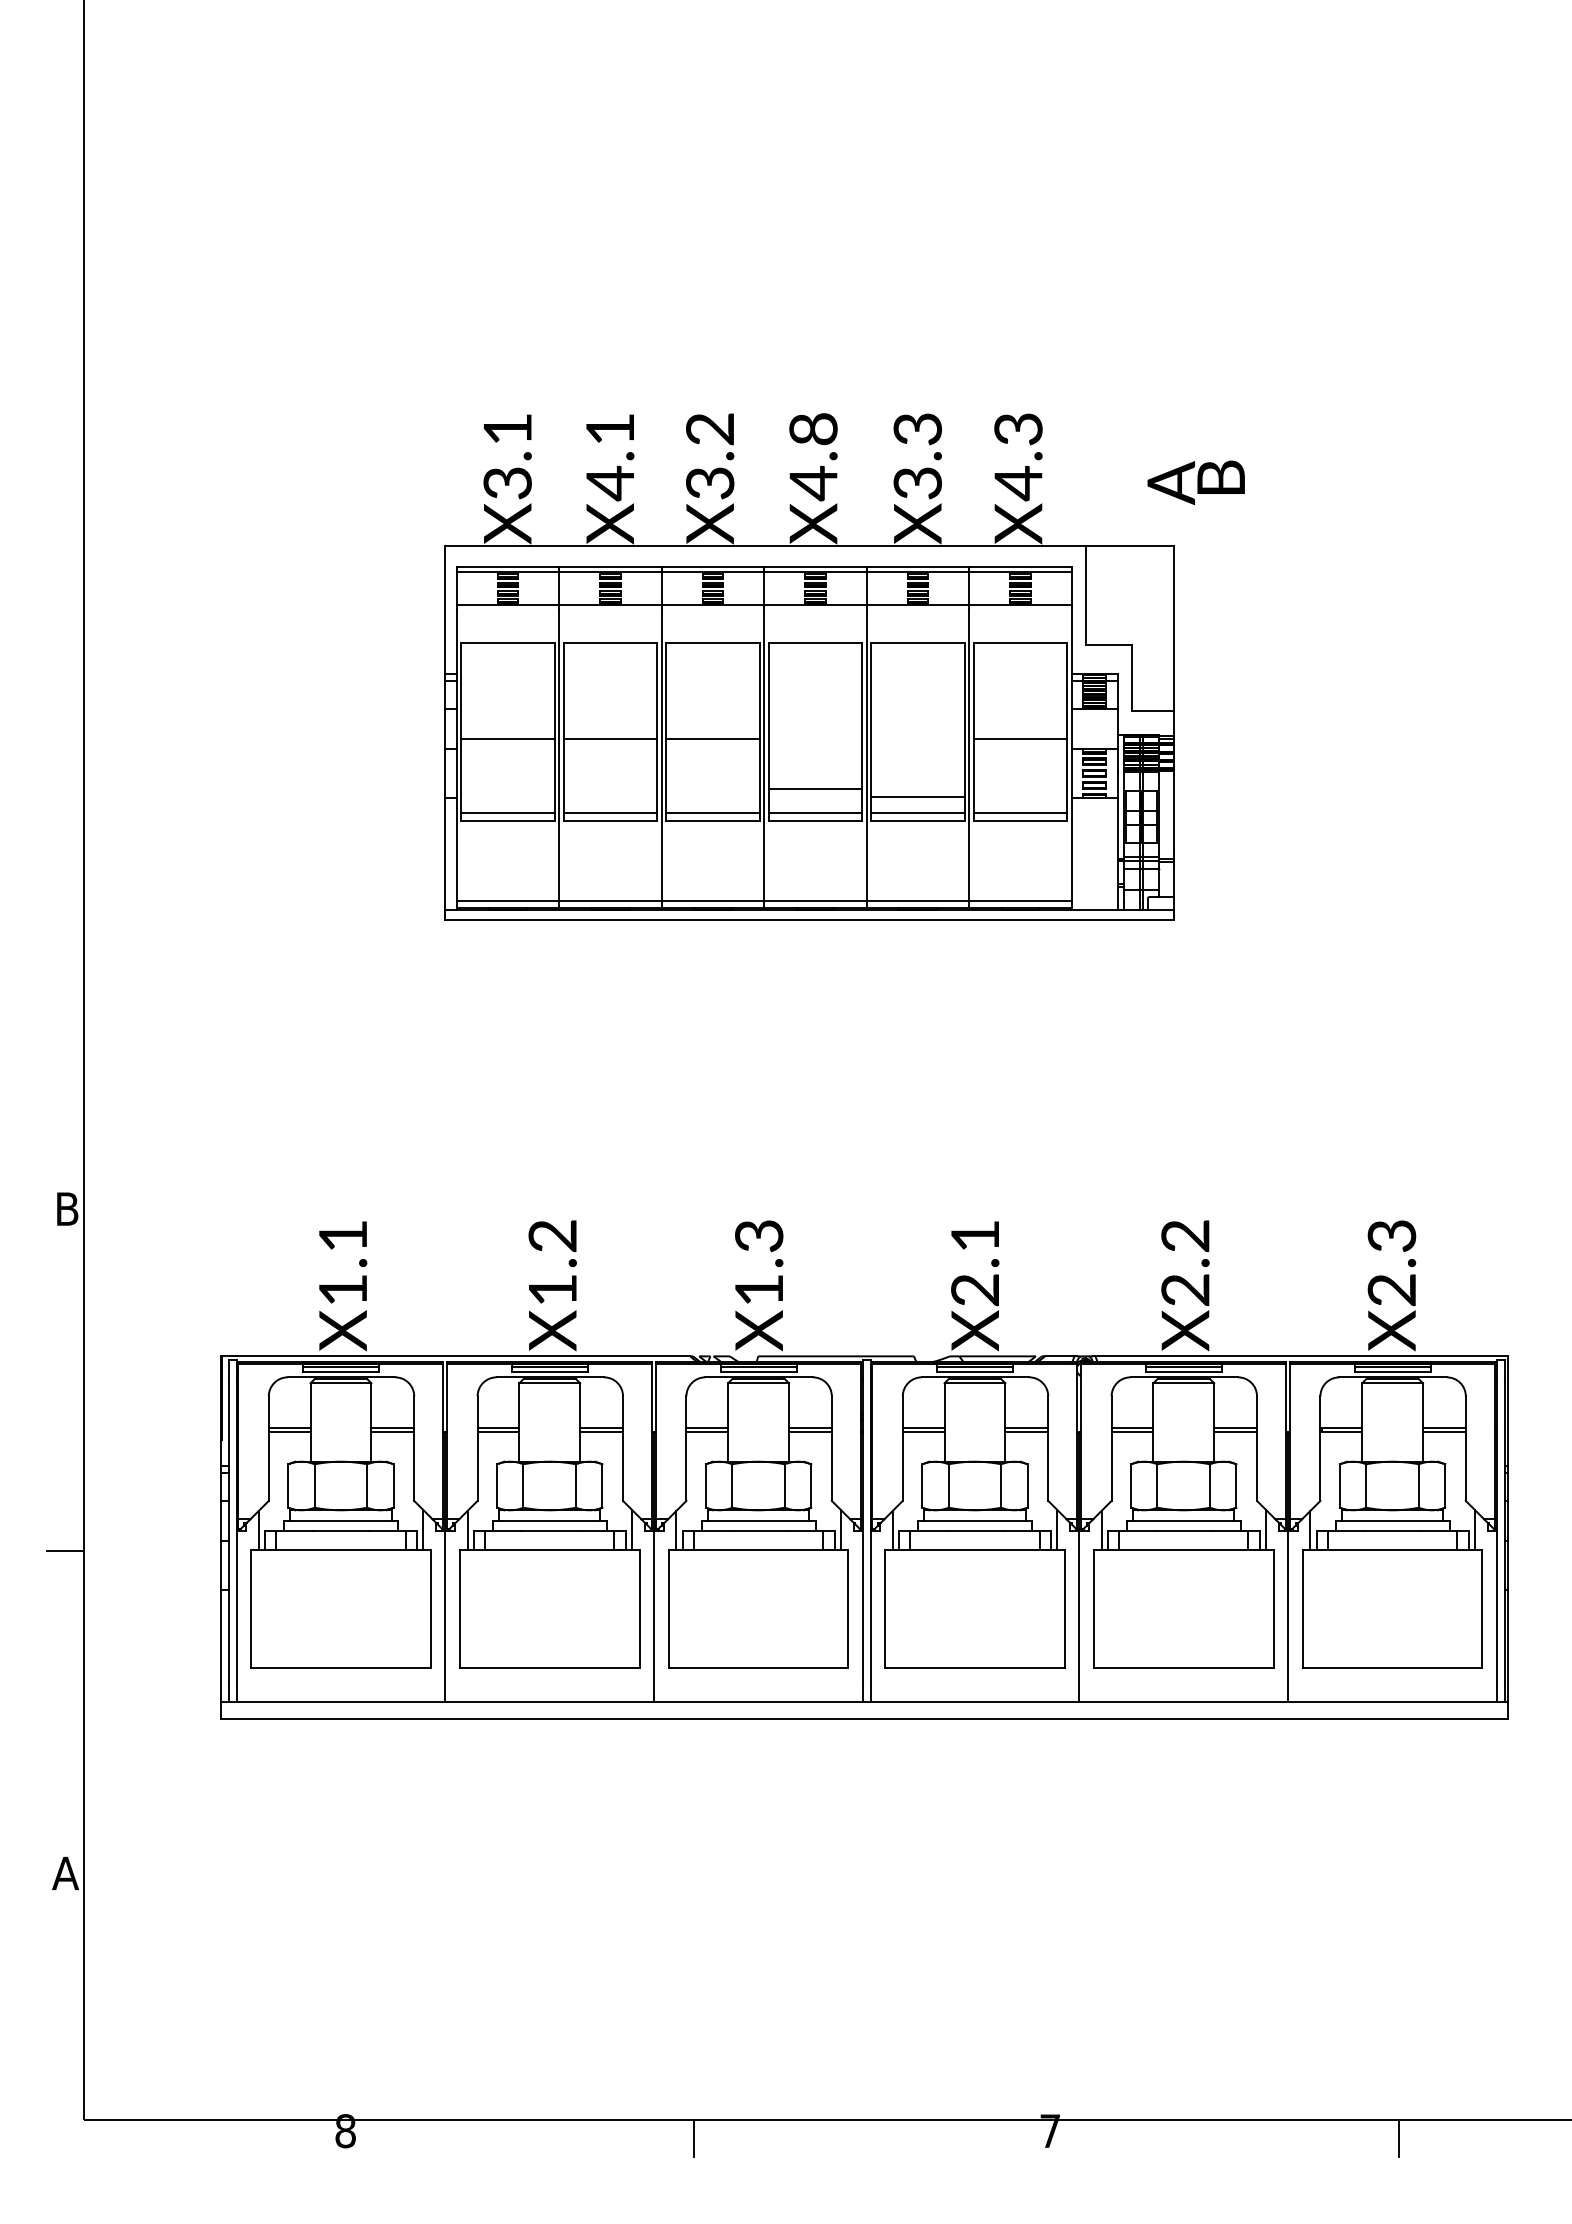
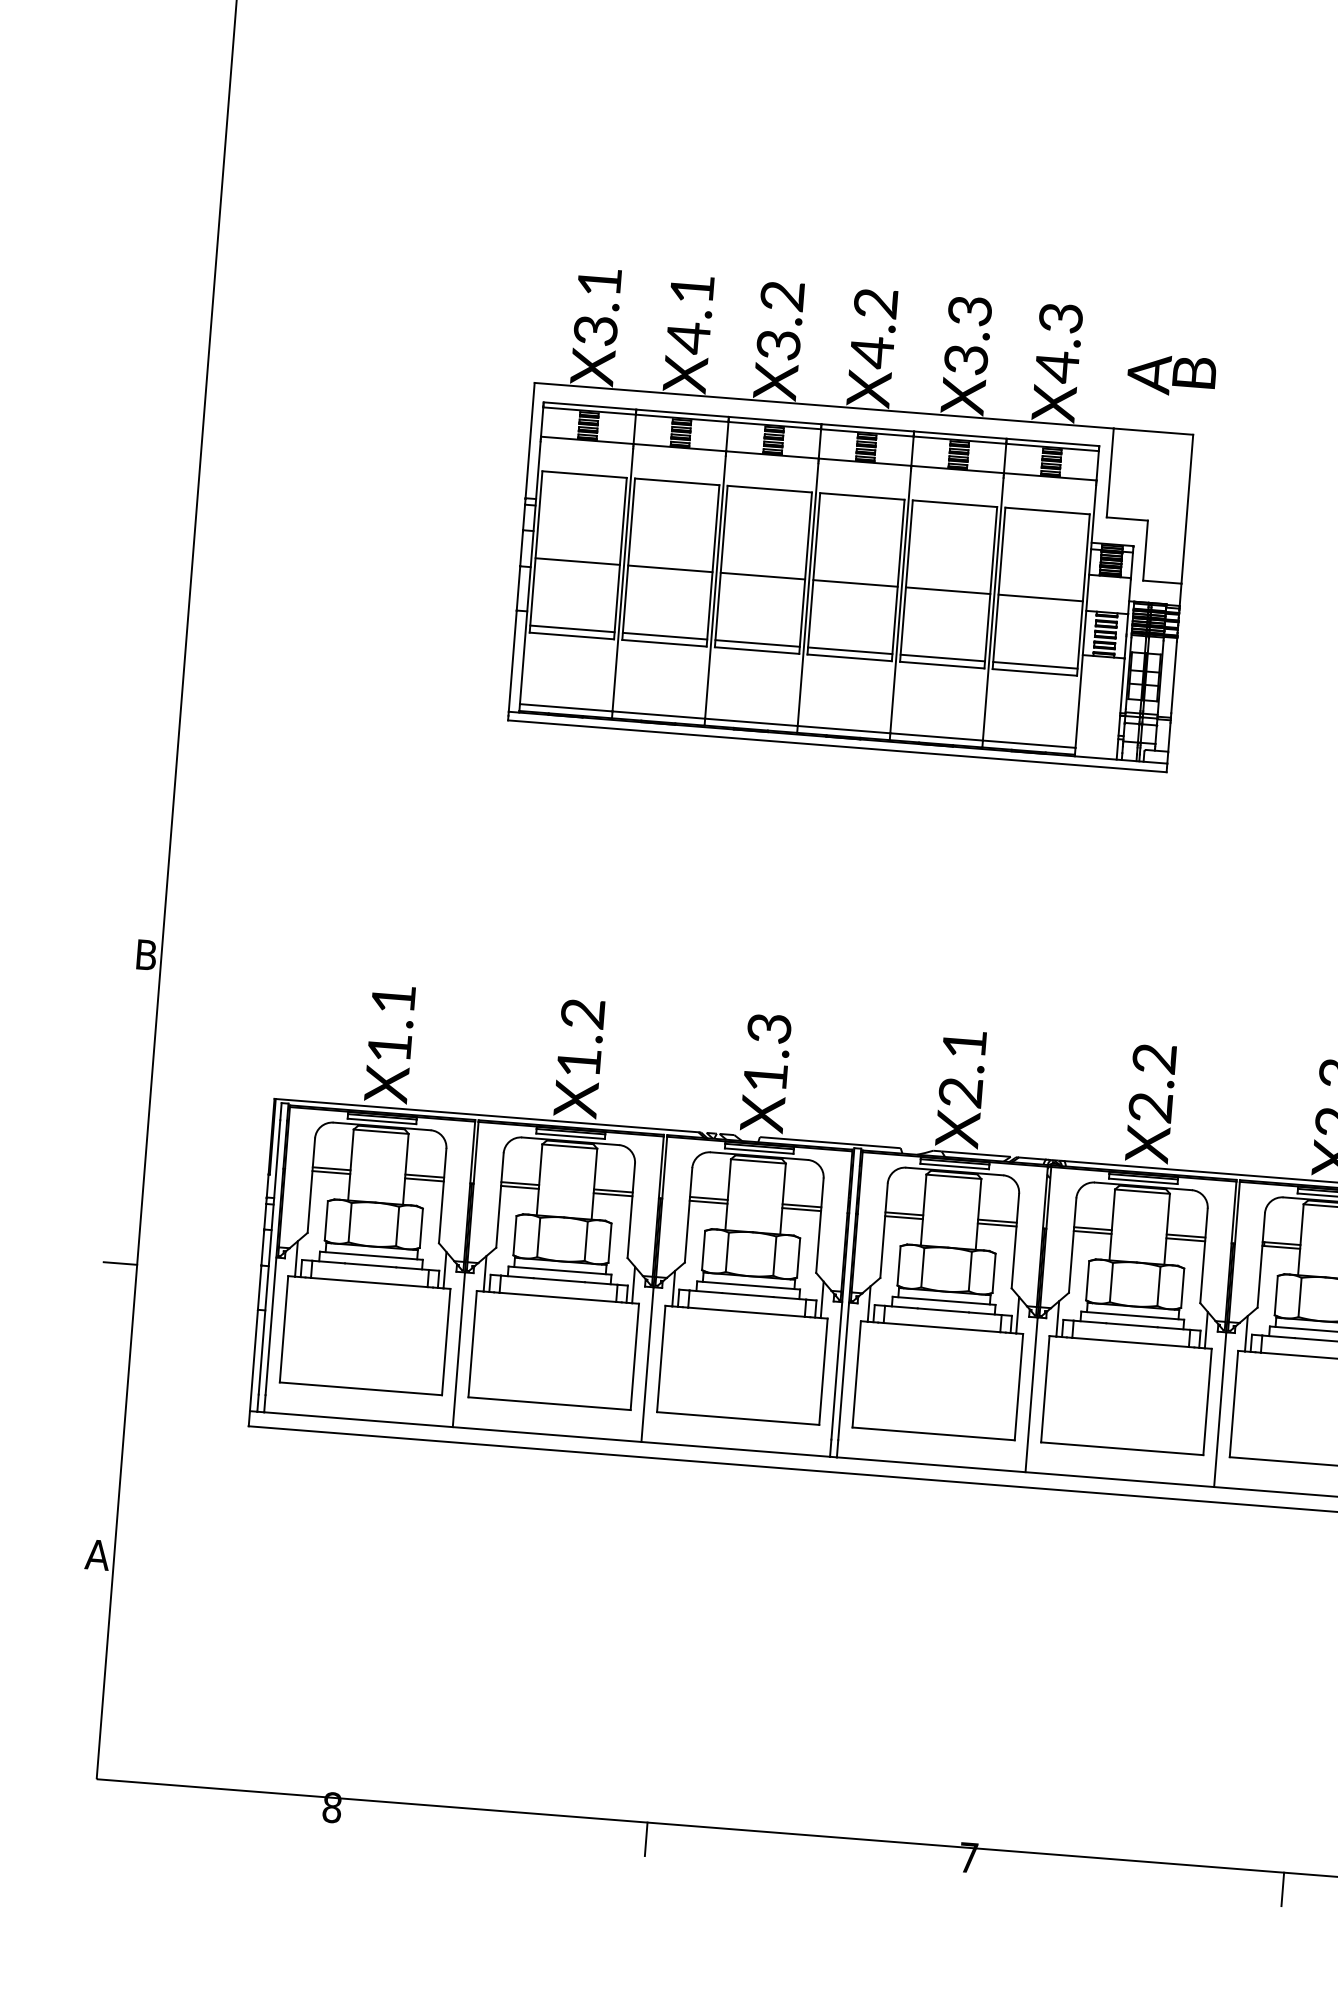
text: (813, 429) -> (875, 303), X4.8 -> X4.2
text: (1195, 482) -> (1171, 375), moved
line: (815, 788) -> (855, 583), moved
line: (917, 796) -> (947, 590), moved

